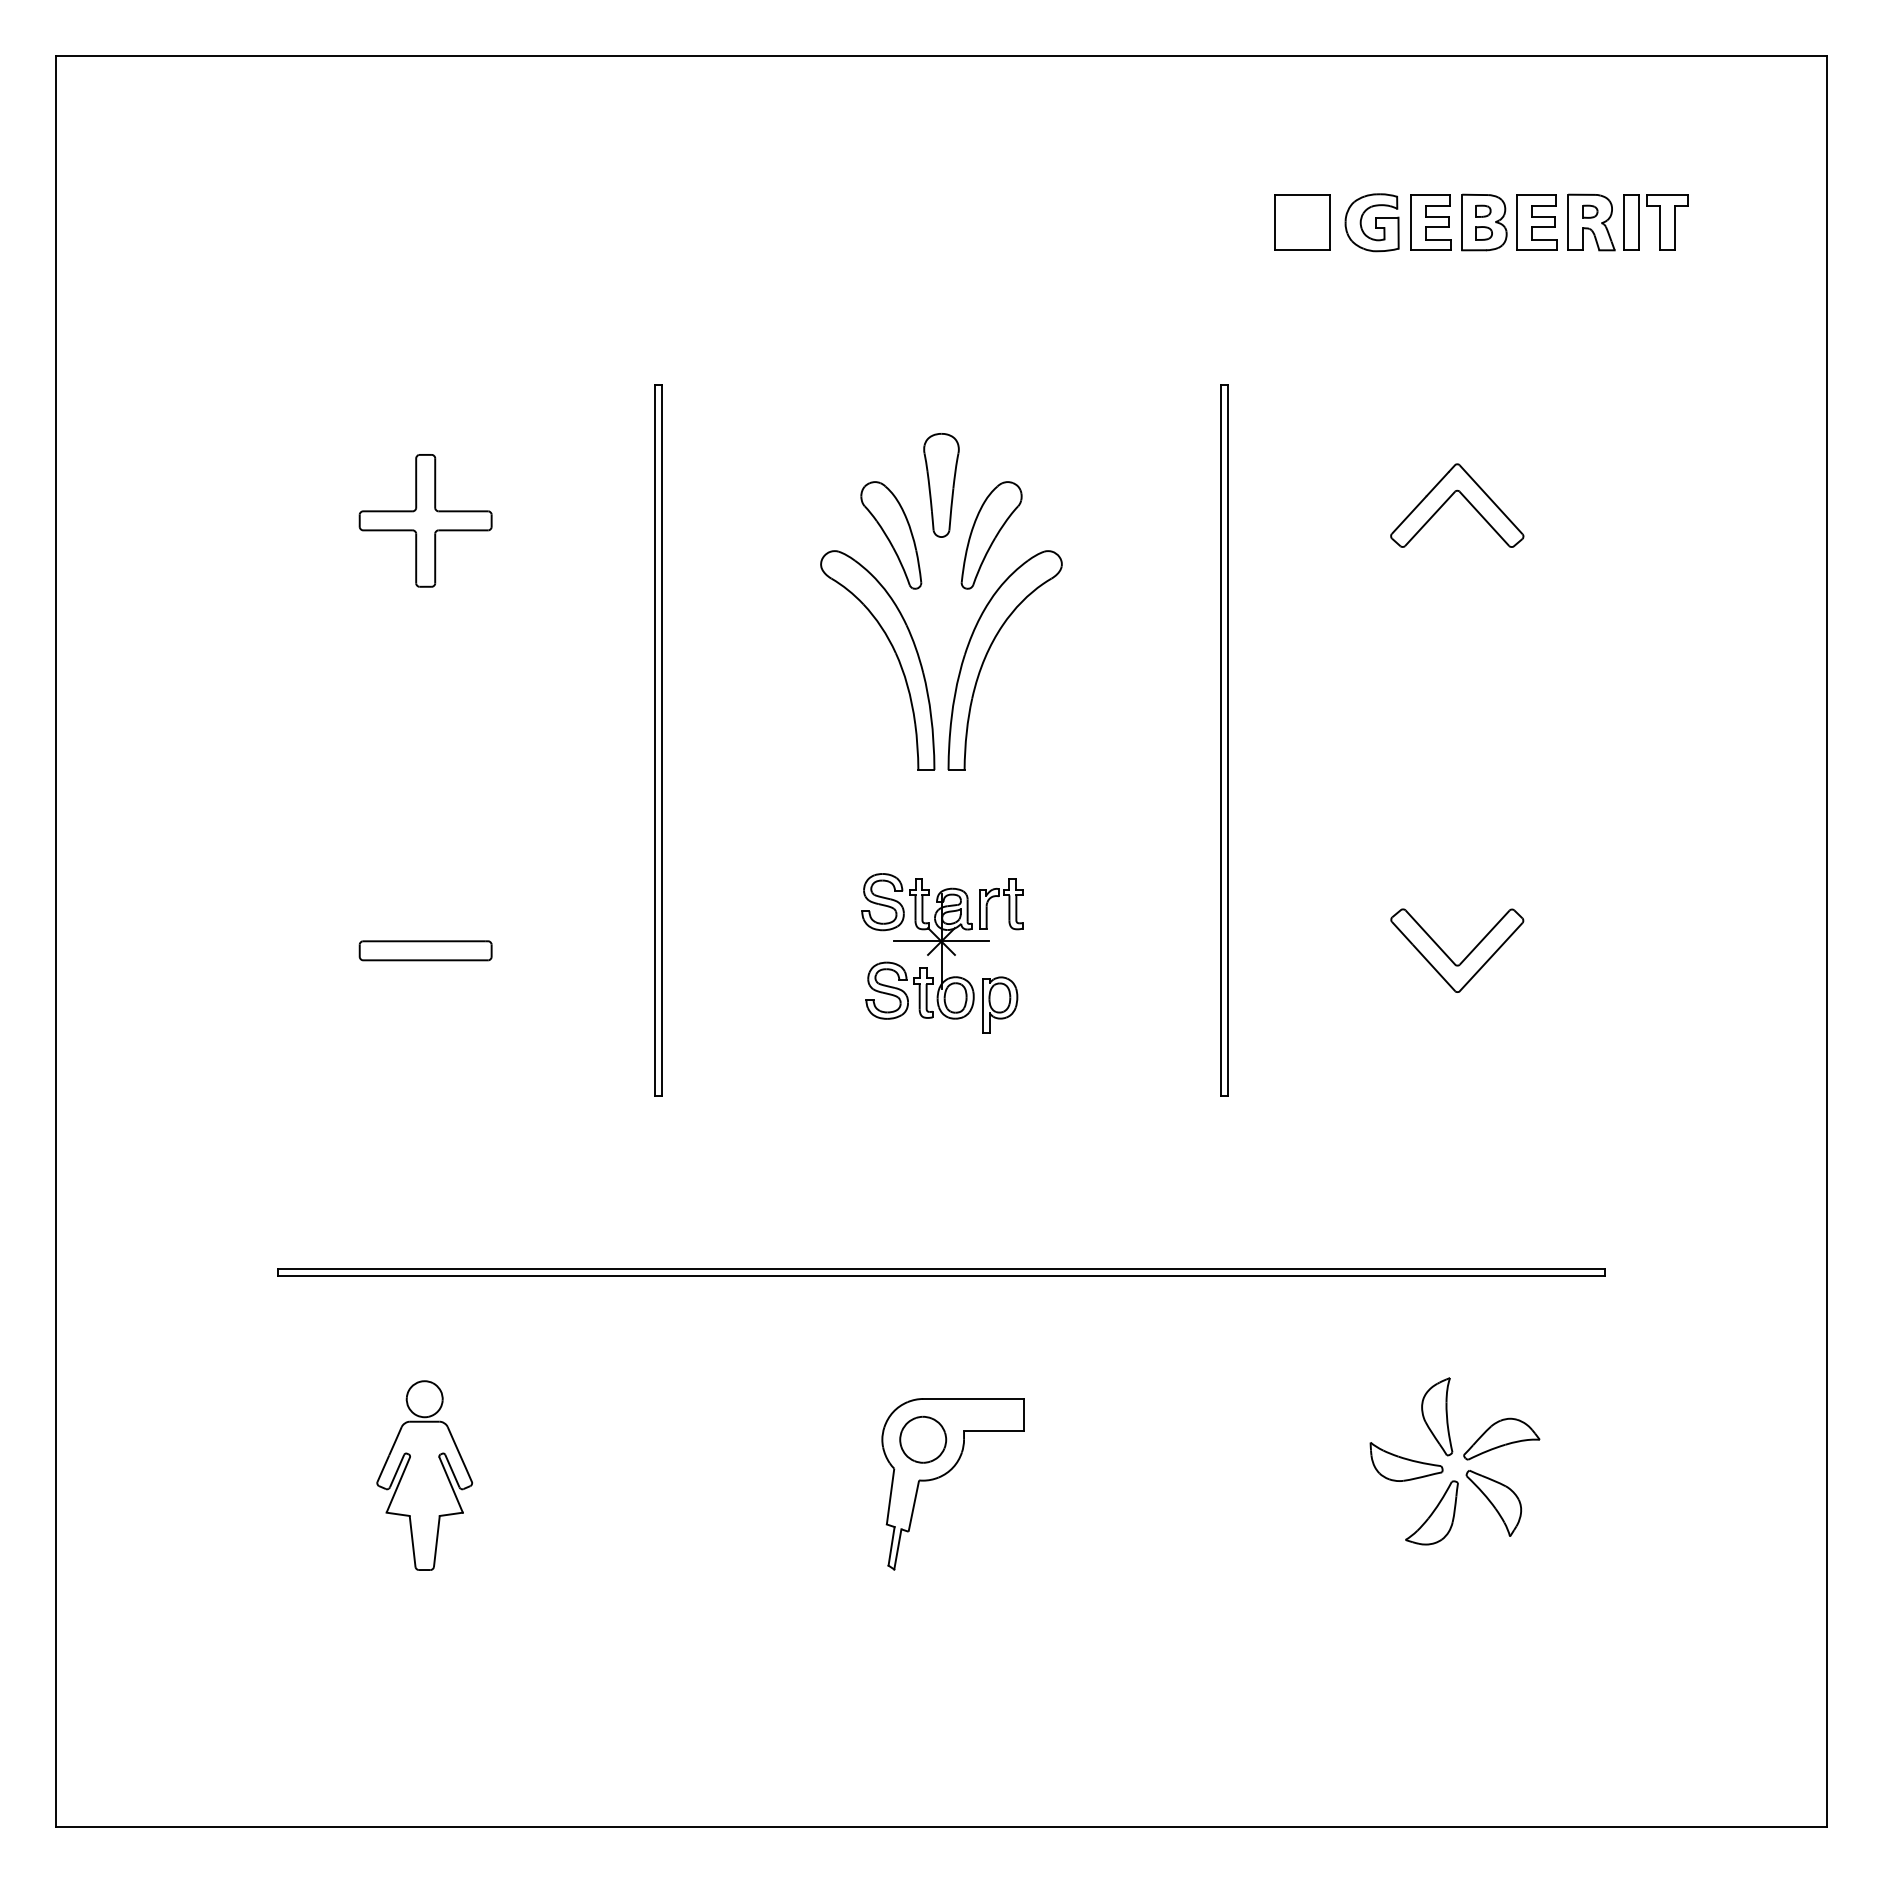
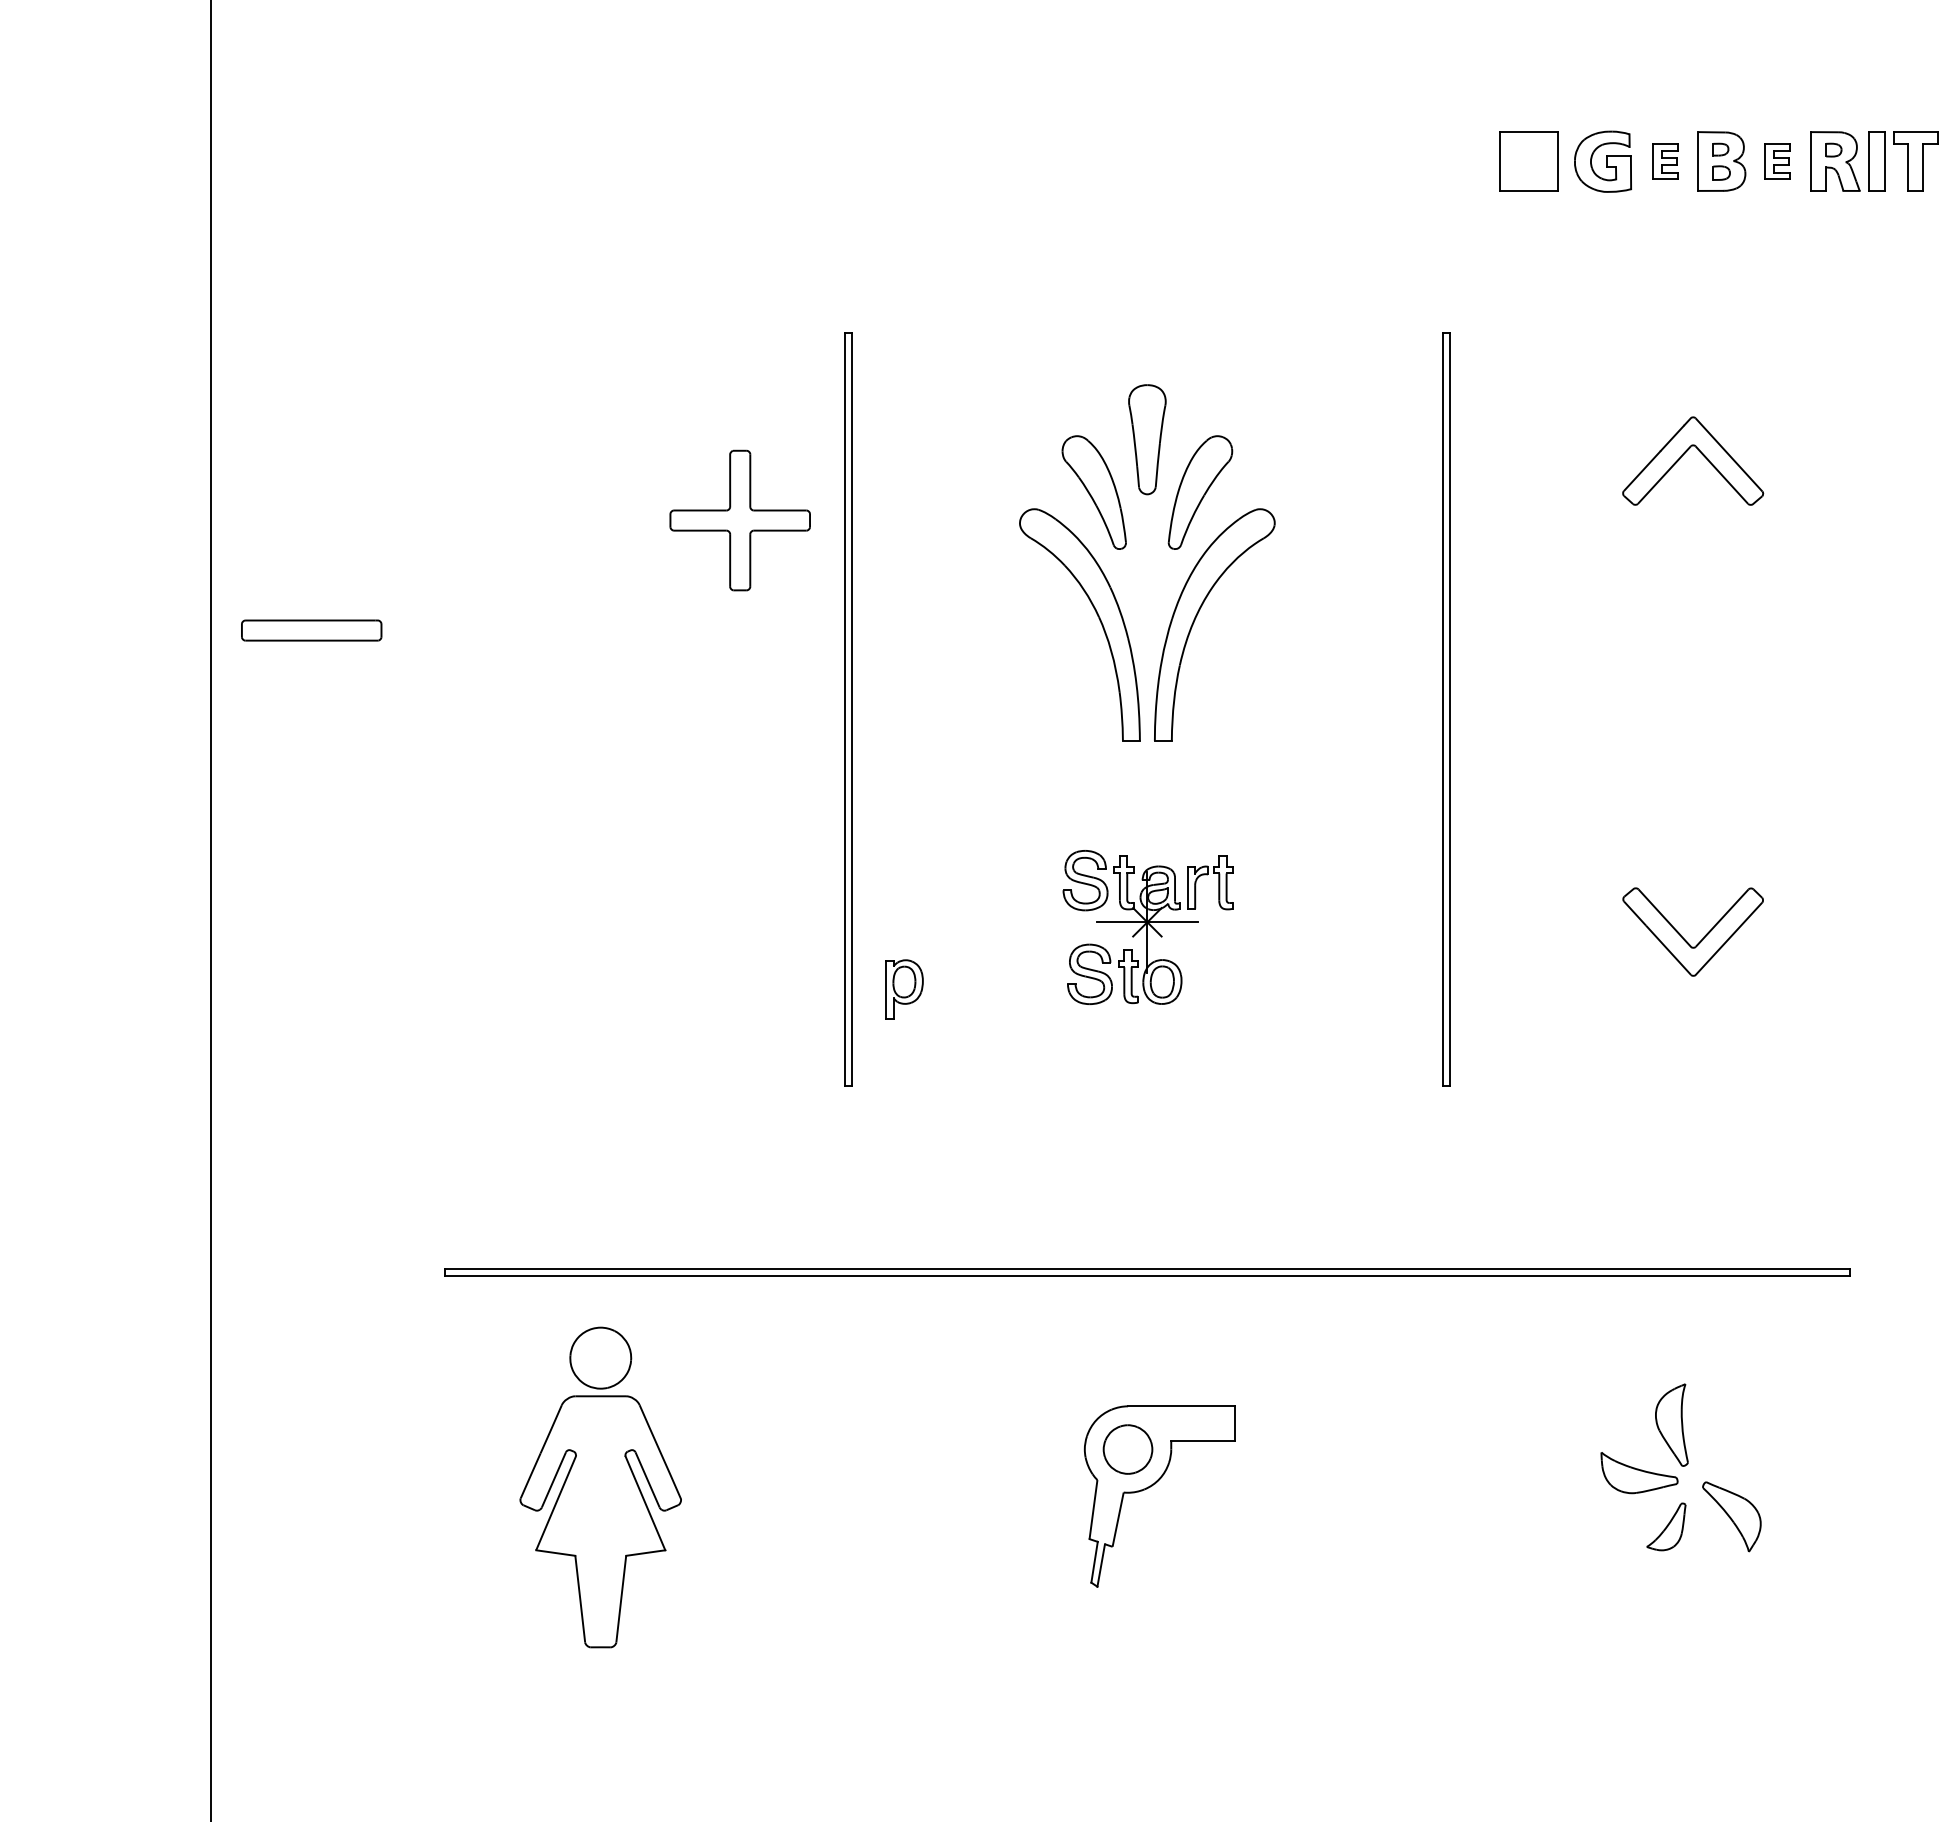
part: (1430, 222) -> (1664, 161), size x0.6
part: (1536, 222) -> (1776, 161), size x0.6
part: (425, 520) -> (740, 520), moved
part: (425, 950) -> (311, 630), moved
part: (1000, 1004) -> (905, 988), moved
part: (1501, 1438) -> (1739, 1448), removed
part: (424, 1475) -> (600, 1487), size x1.6
part: (1431, 1512) -> (1665, 1526), size x0.7

